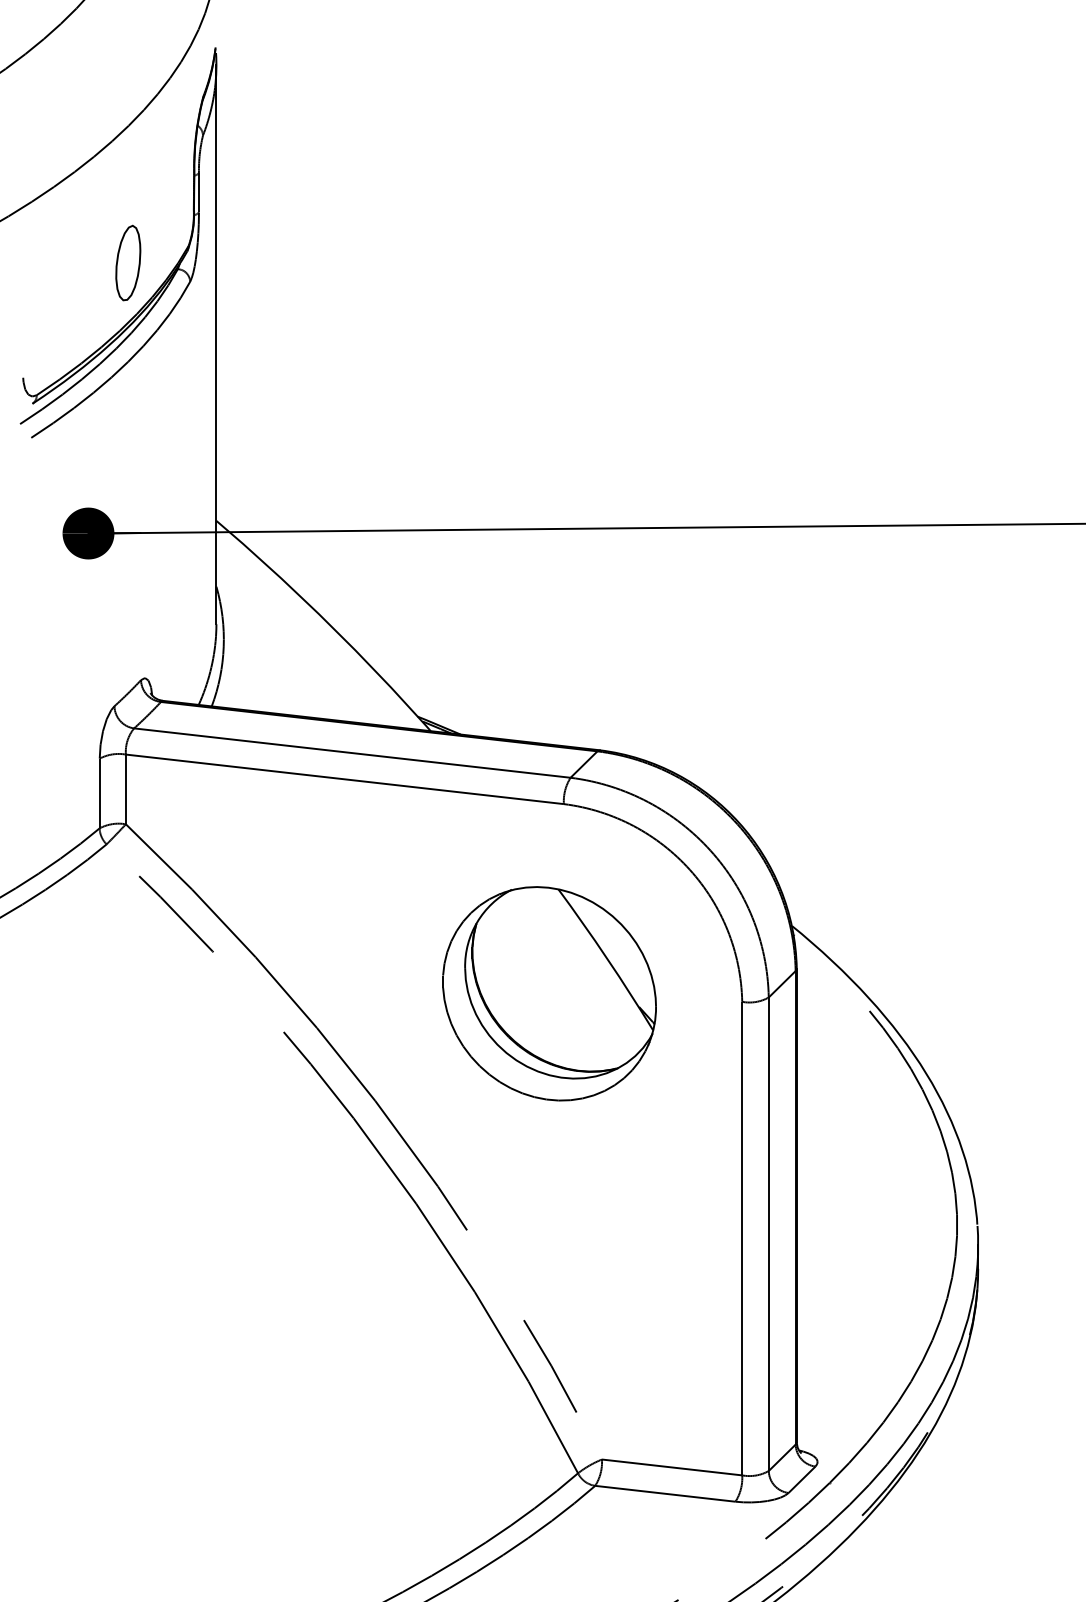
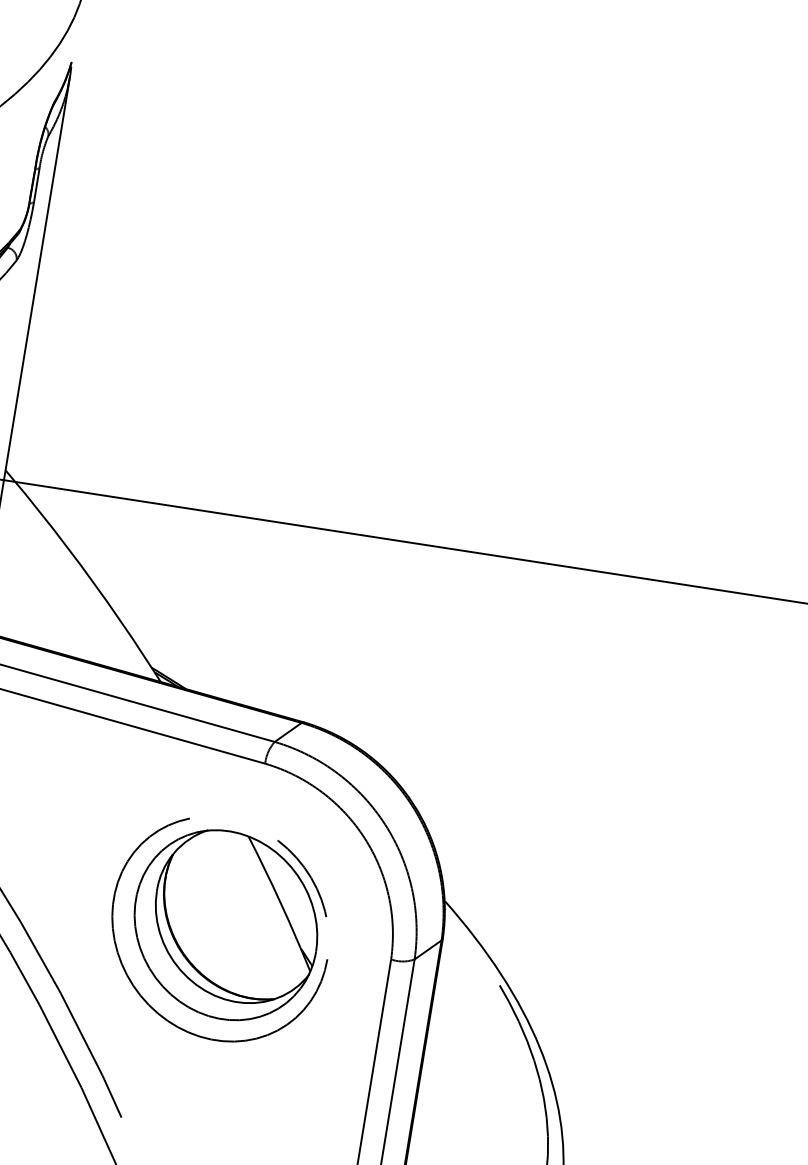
part: (473, 1093) -> (146, 1000), added

